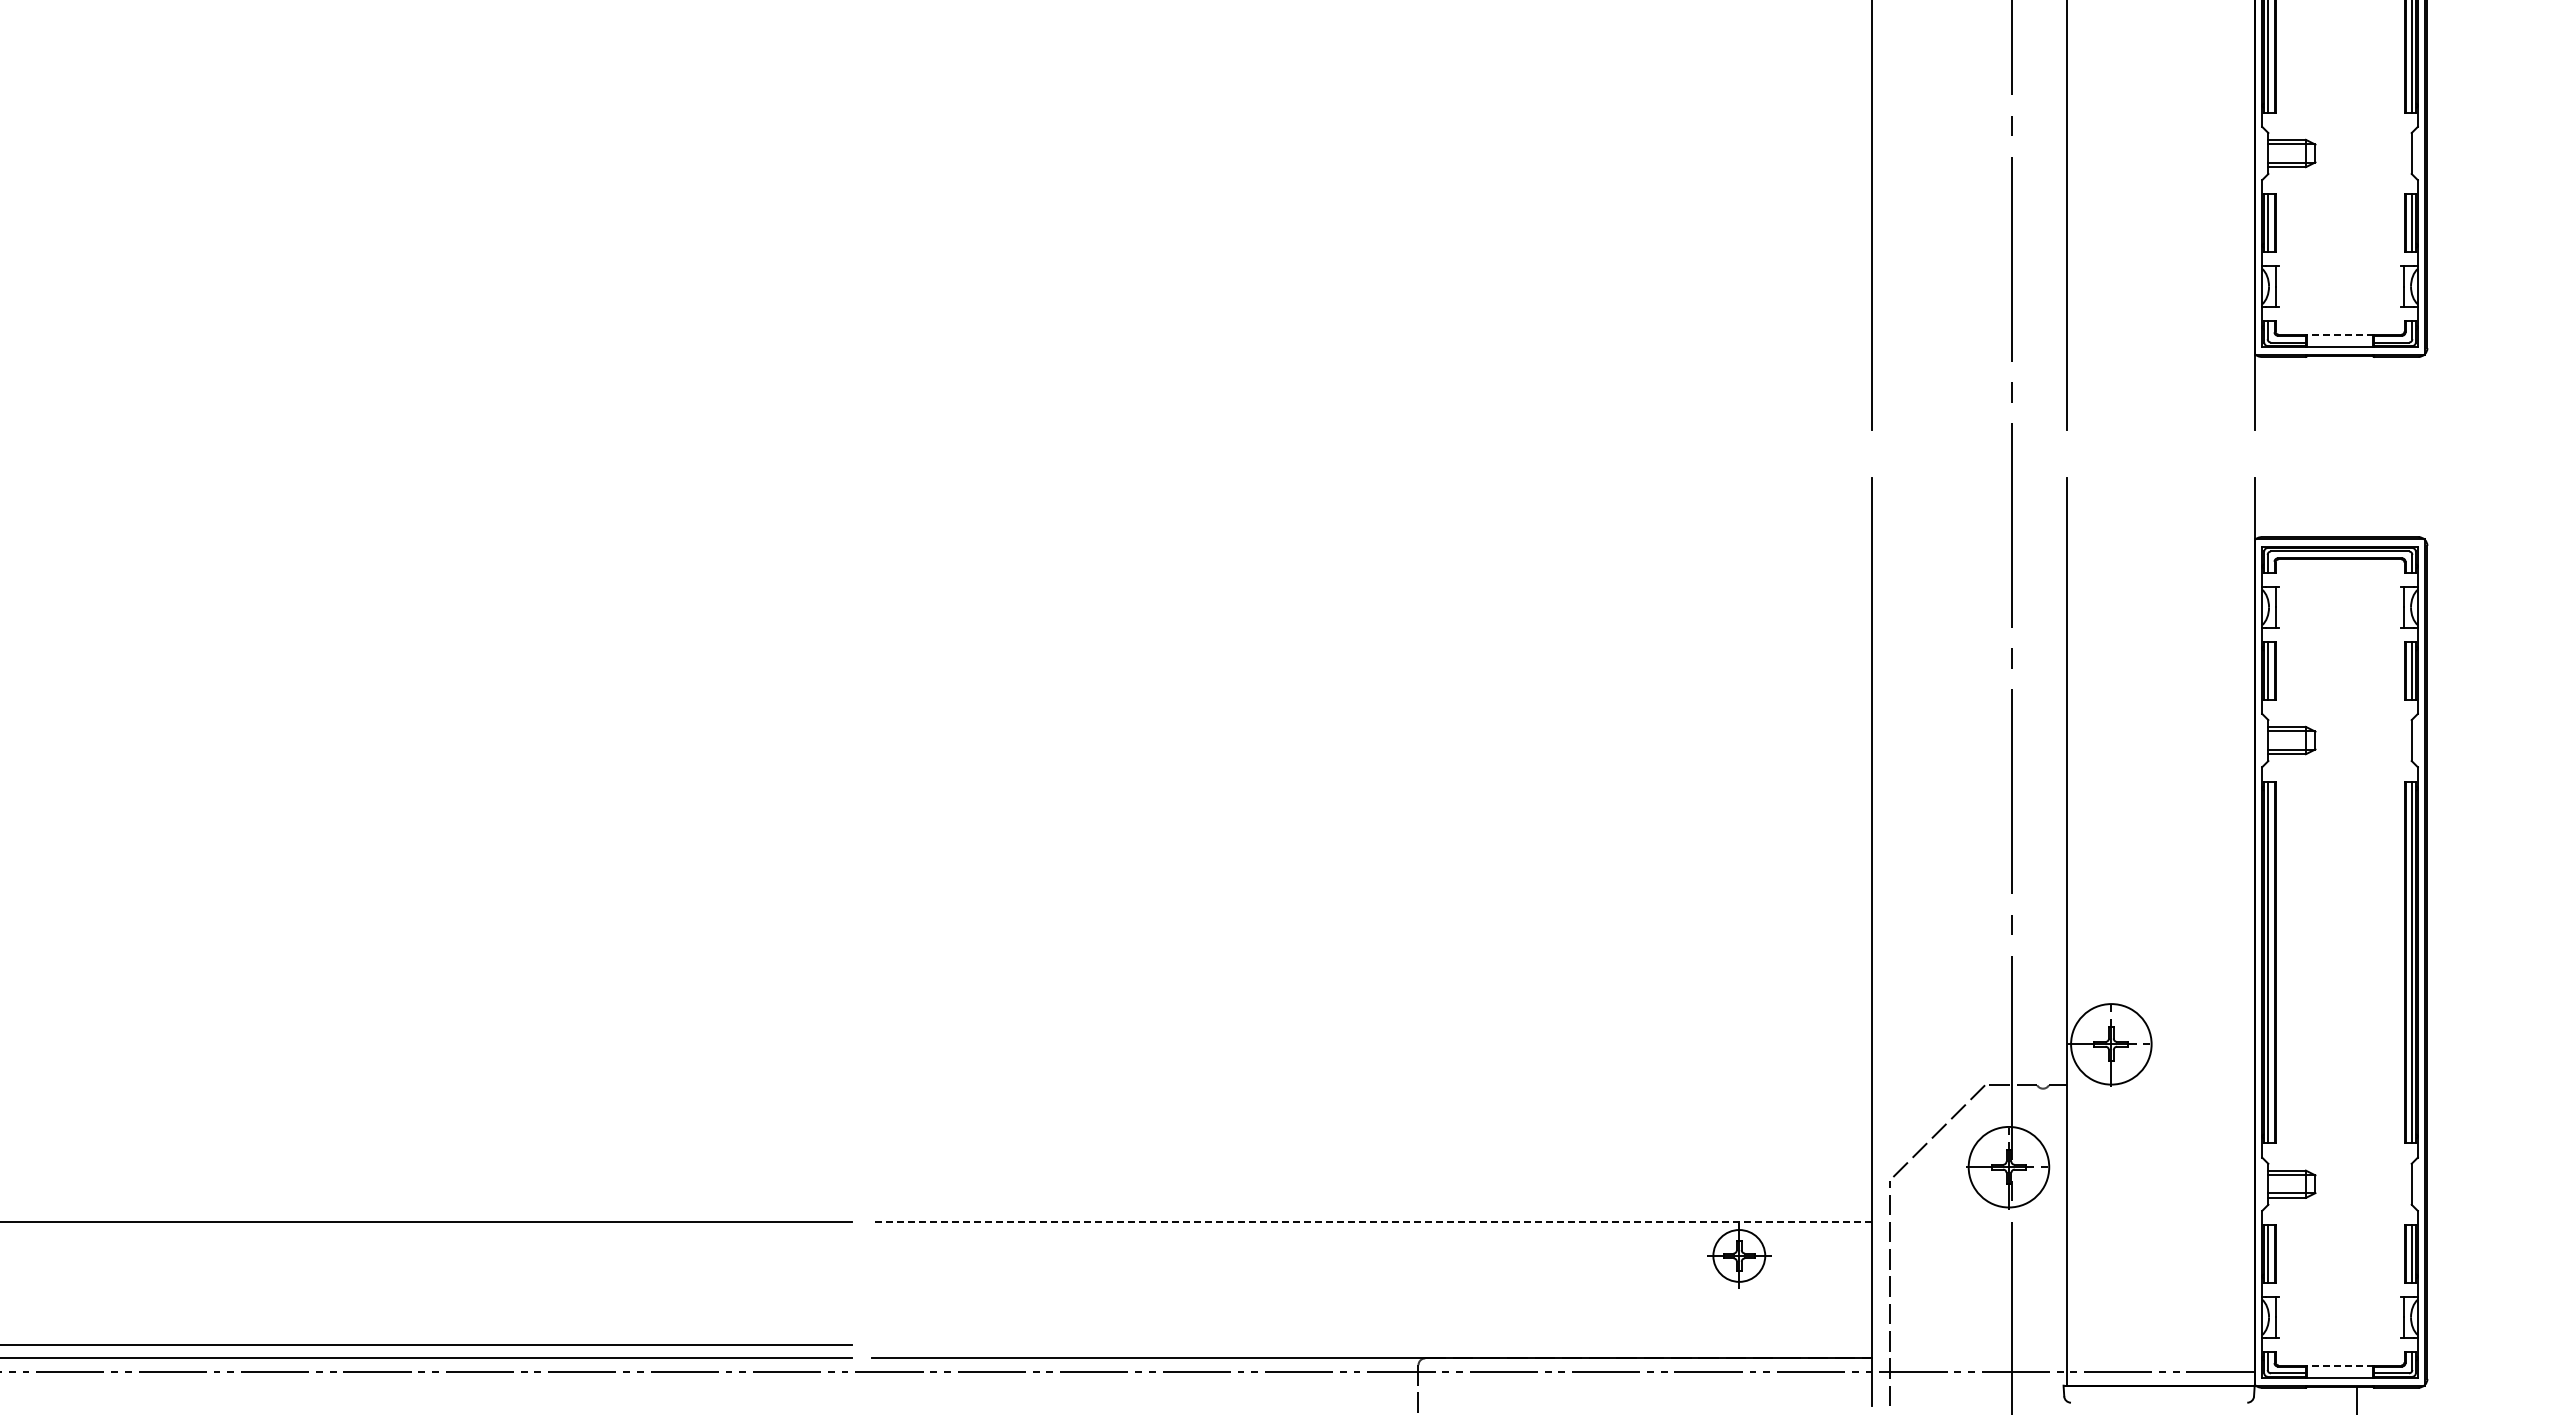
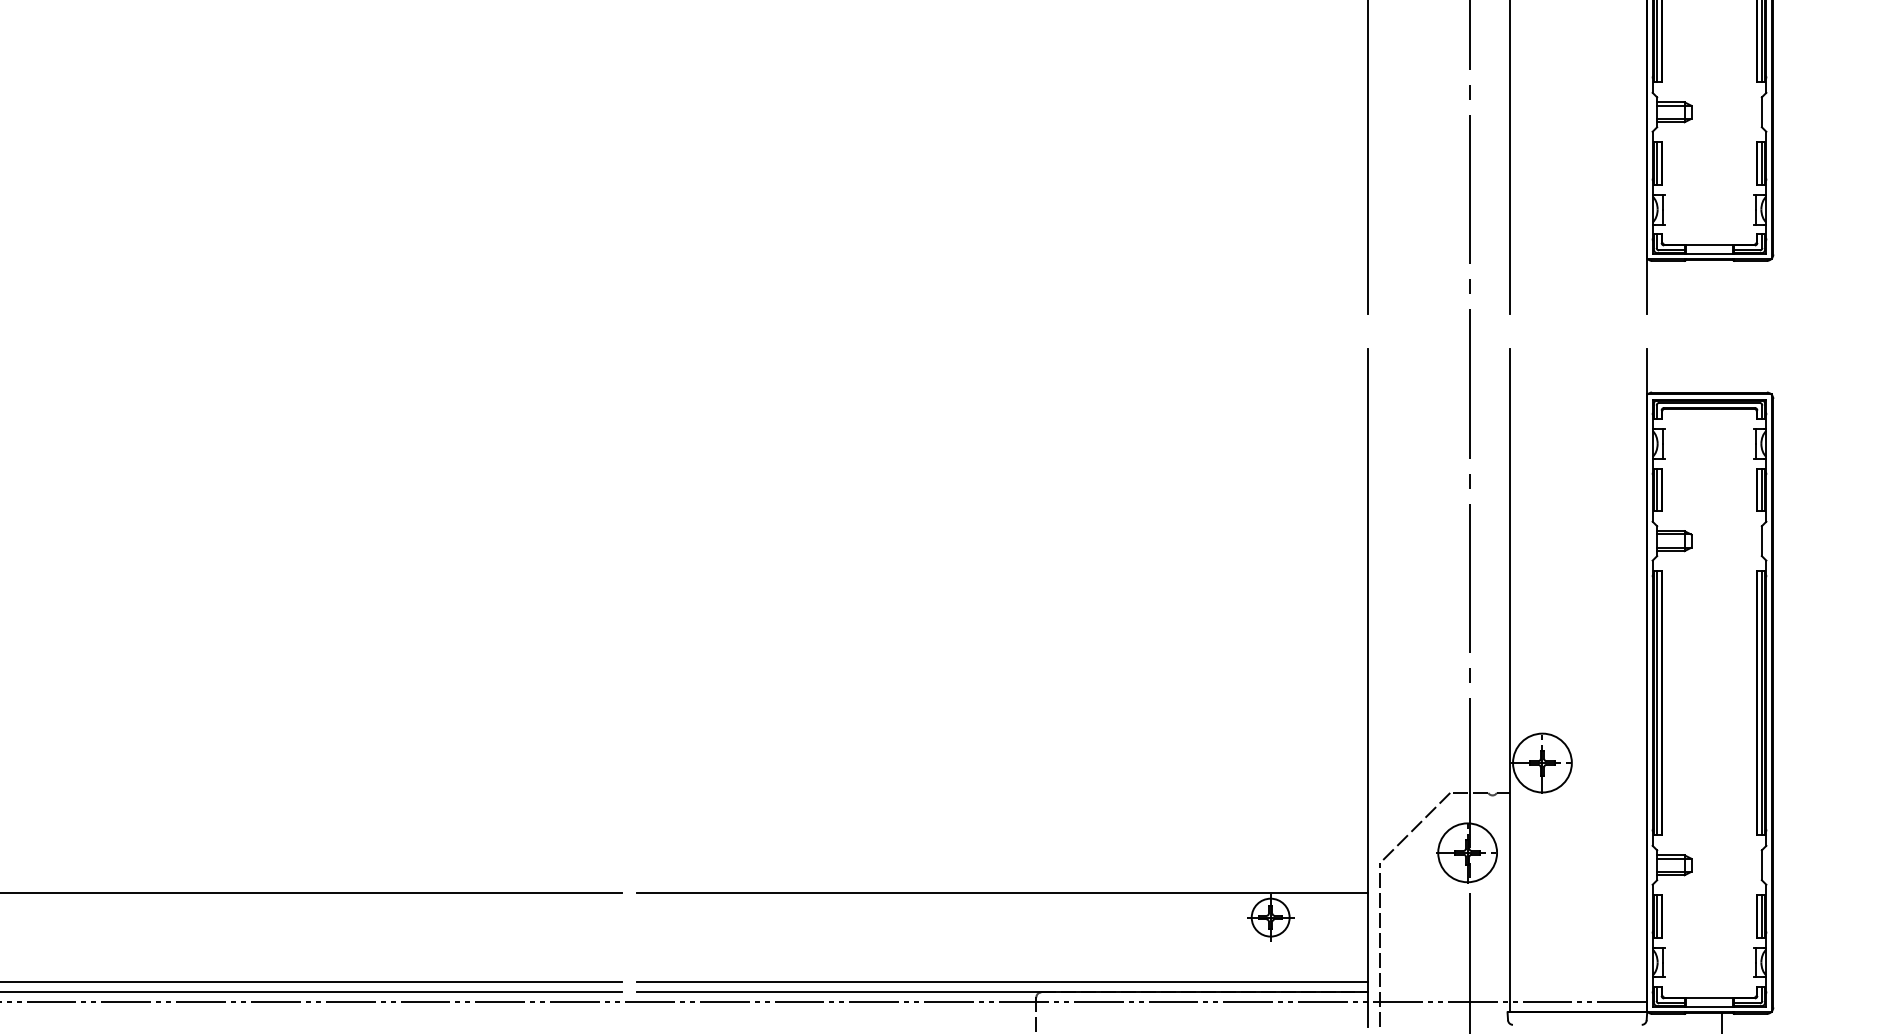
line: (2339, 334) -> (1709, 244), dashed -> solid
line: (1371, 1221) -> (1001, 892), dashed -> solid
line: (1372, 1344) -> (1002, 982), added
line: (2339, 1365) -> (1709, 997), dashed -> solid

